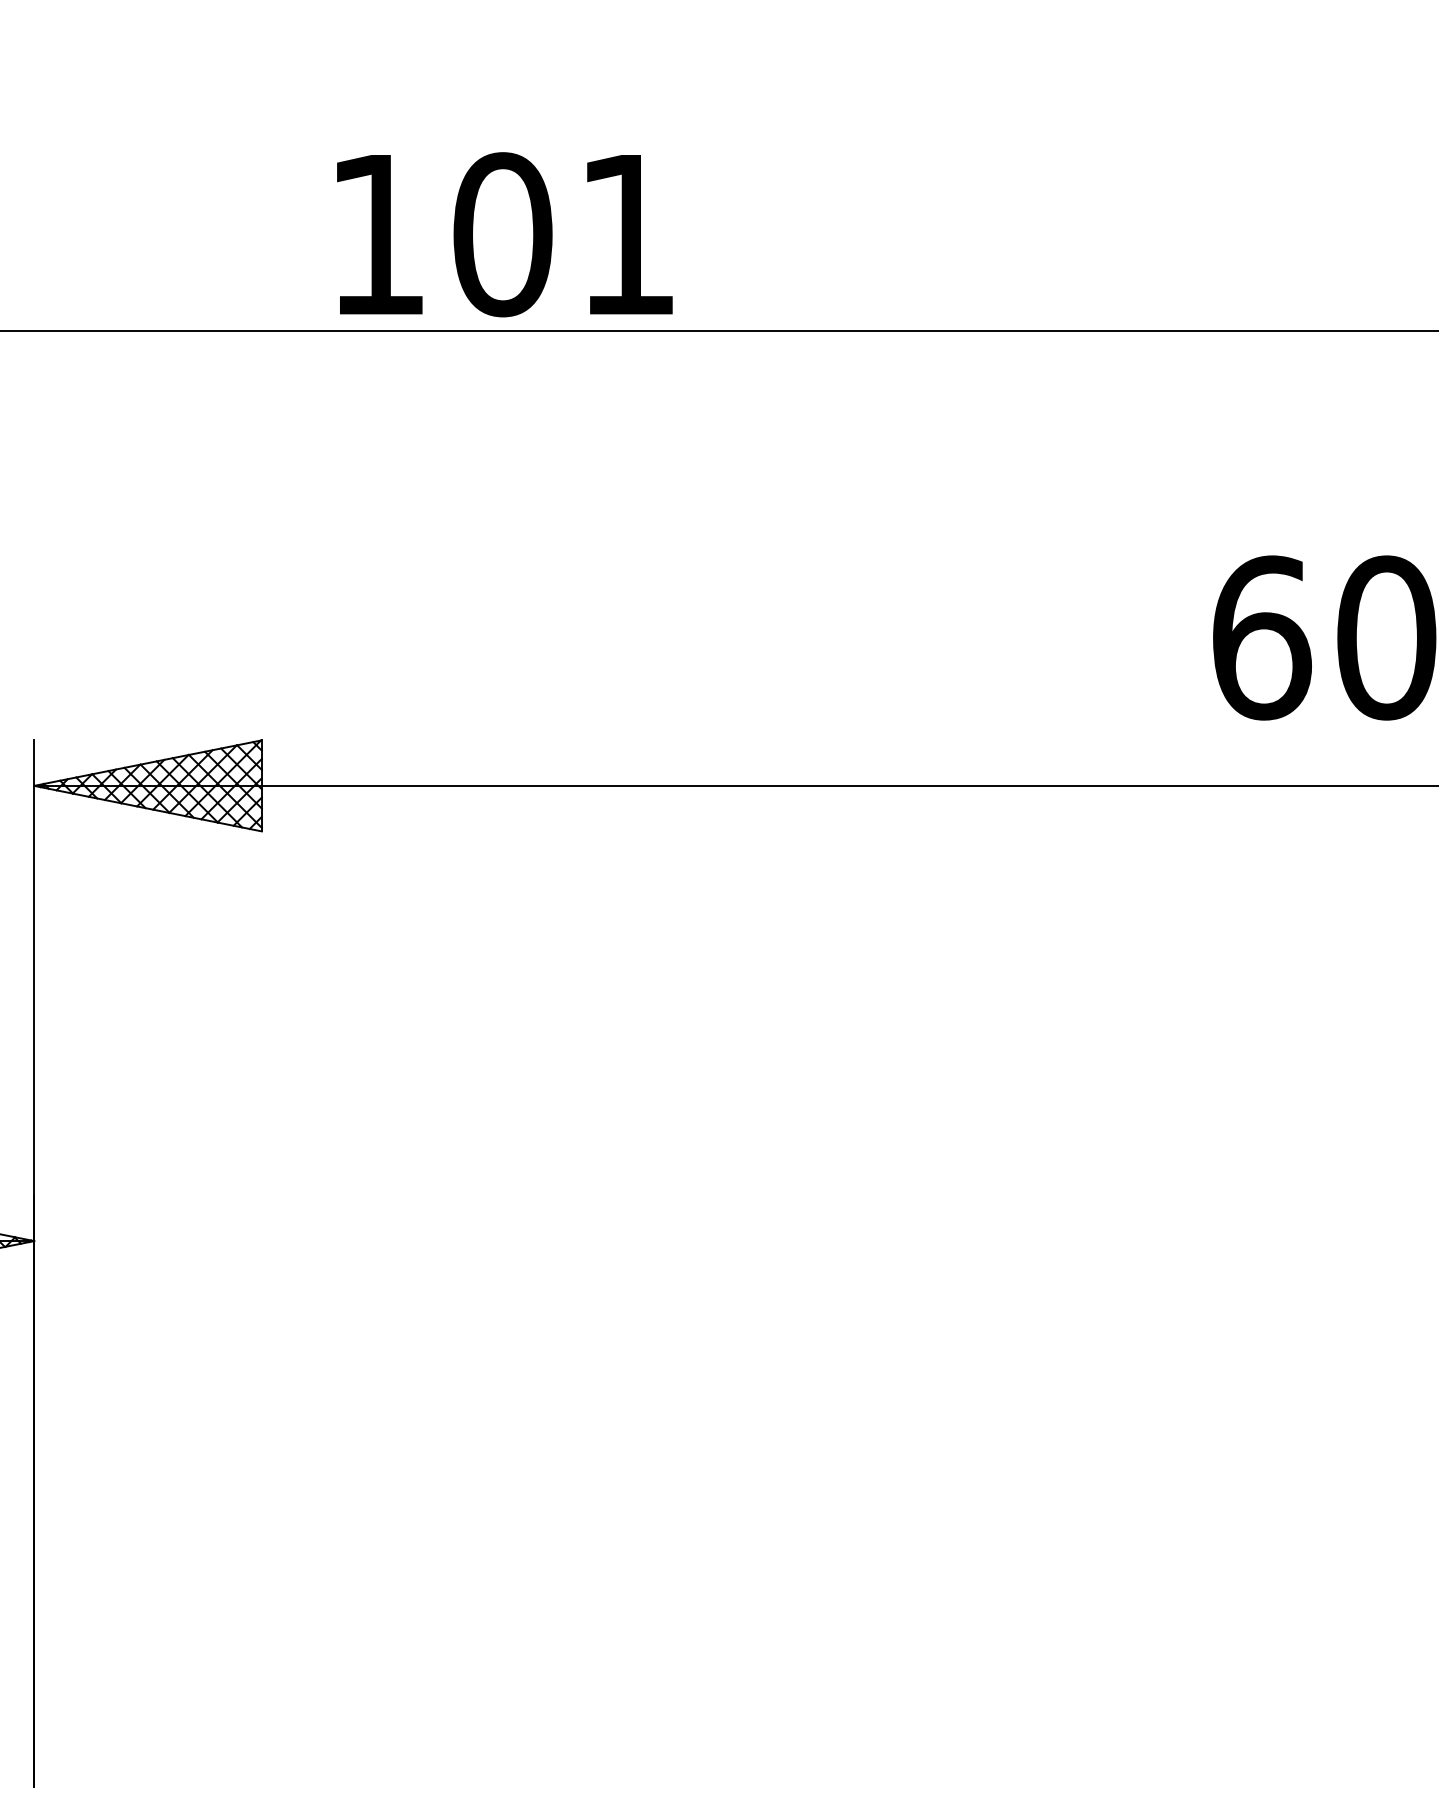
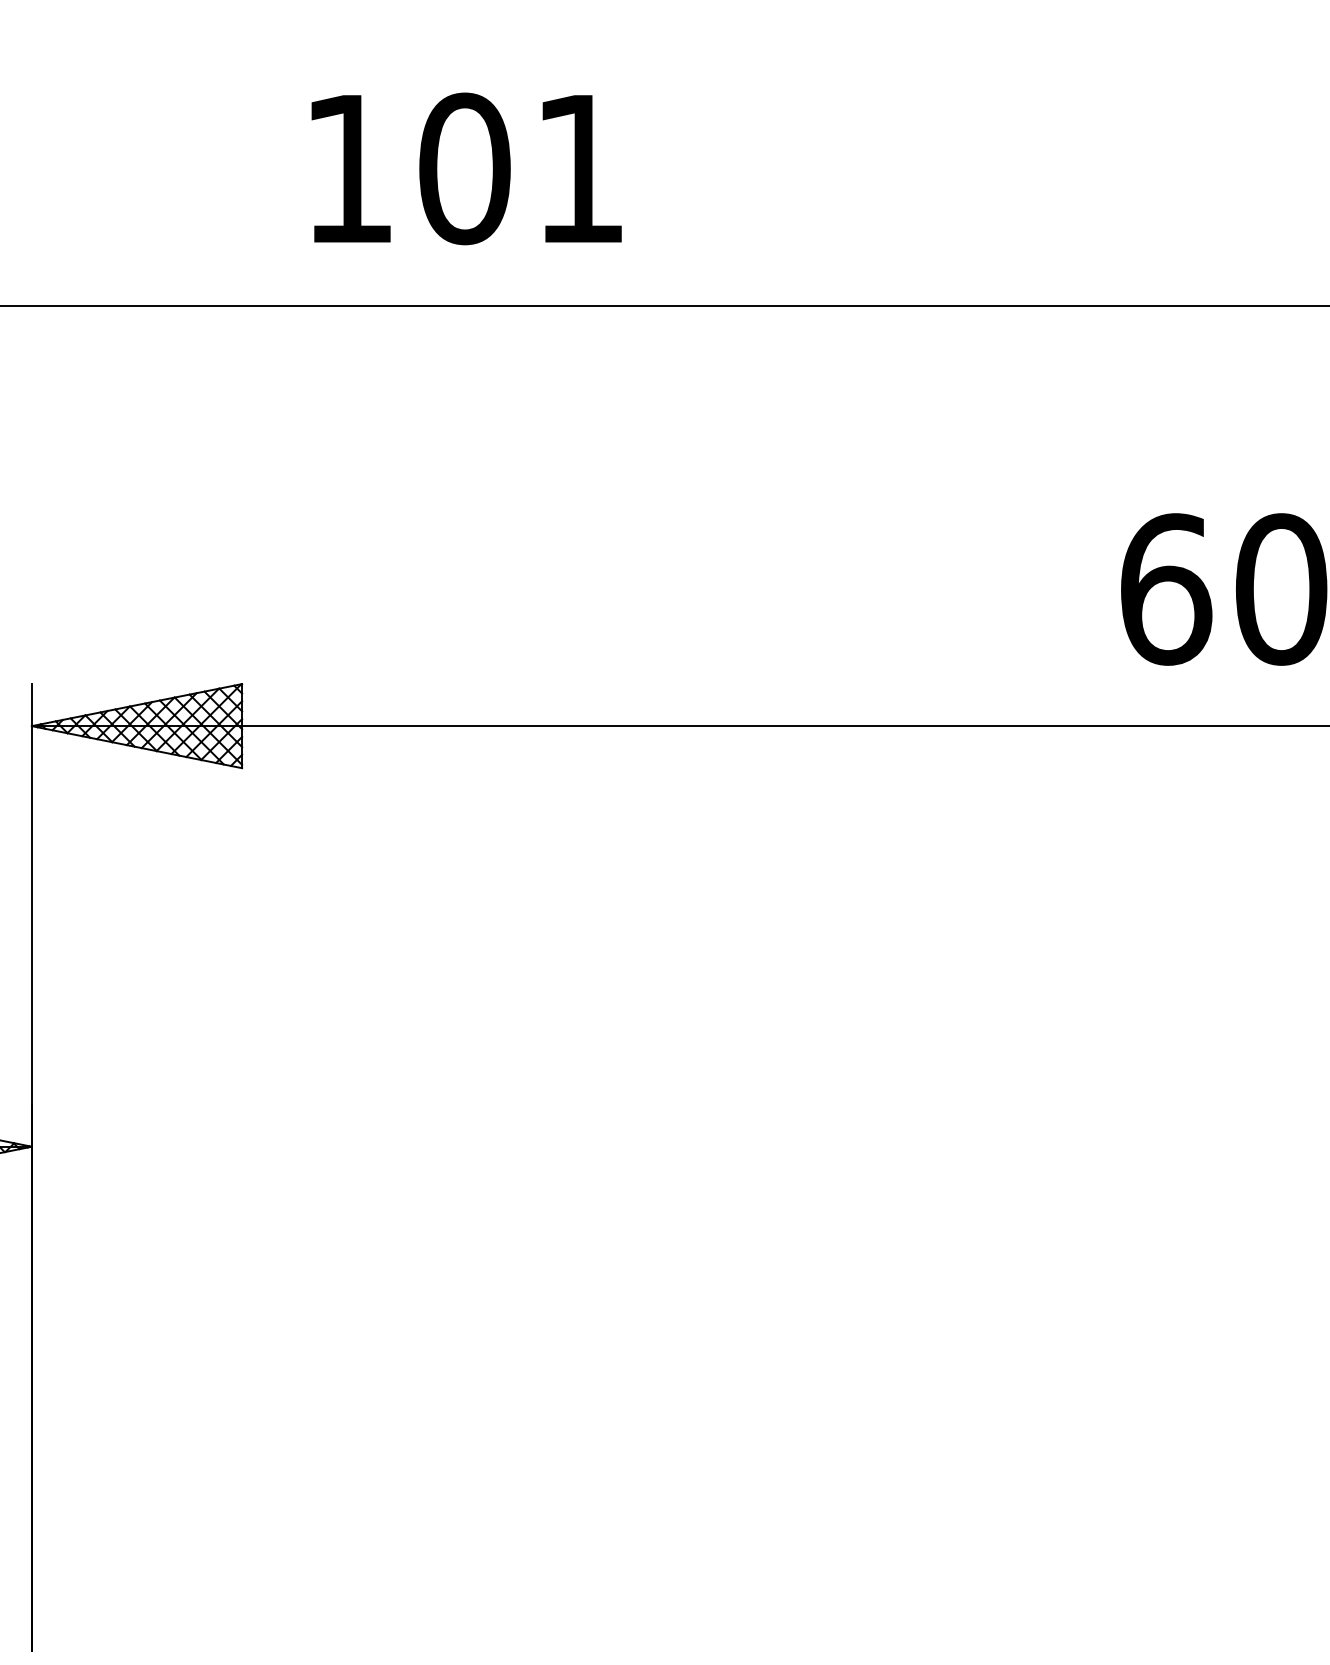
text: (504, 234) -> (466, 168), moved

